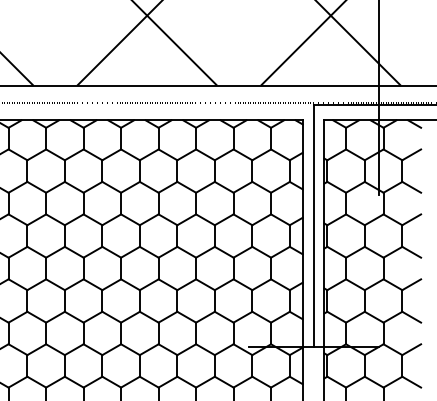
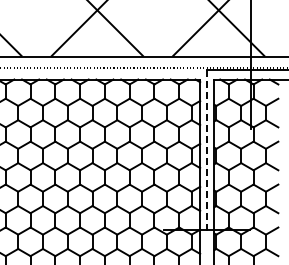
line: (313, 227) -> (207, 150), solid -> dashed

